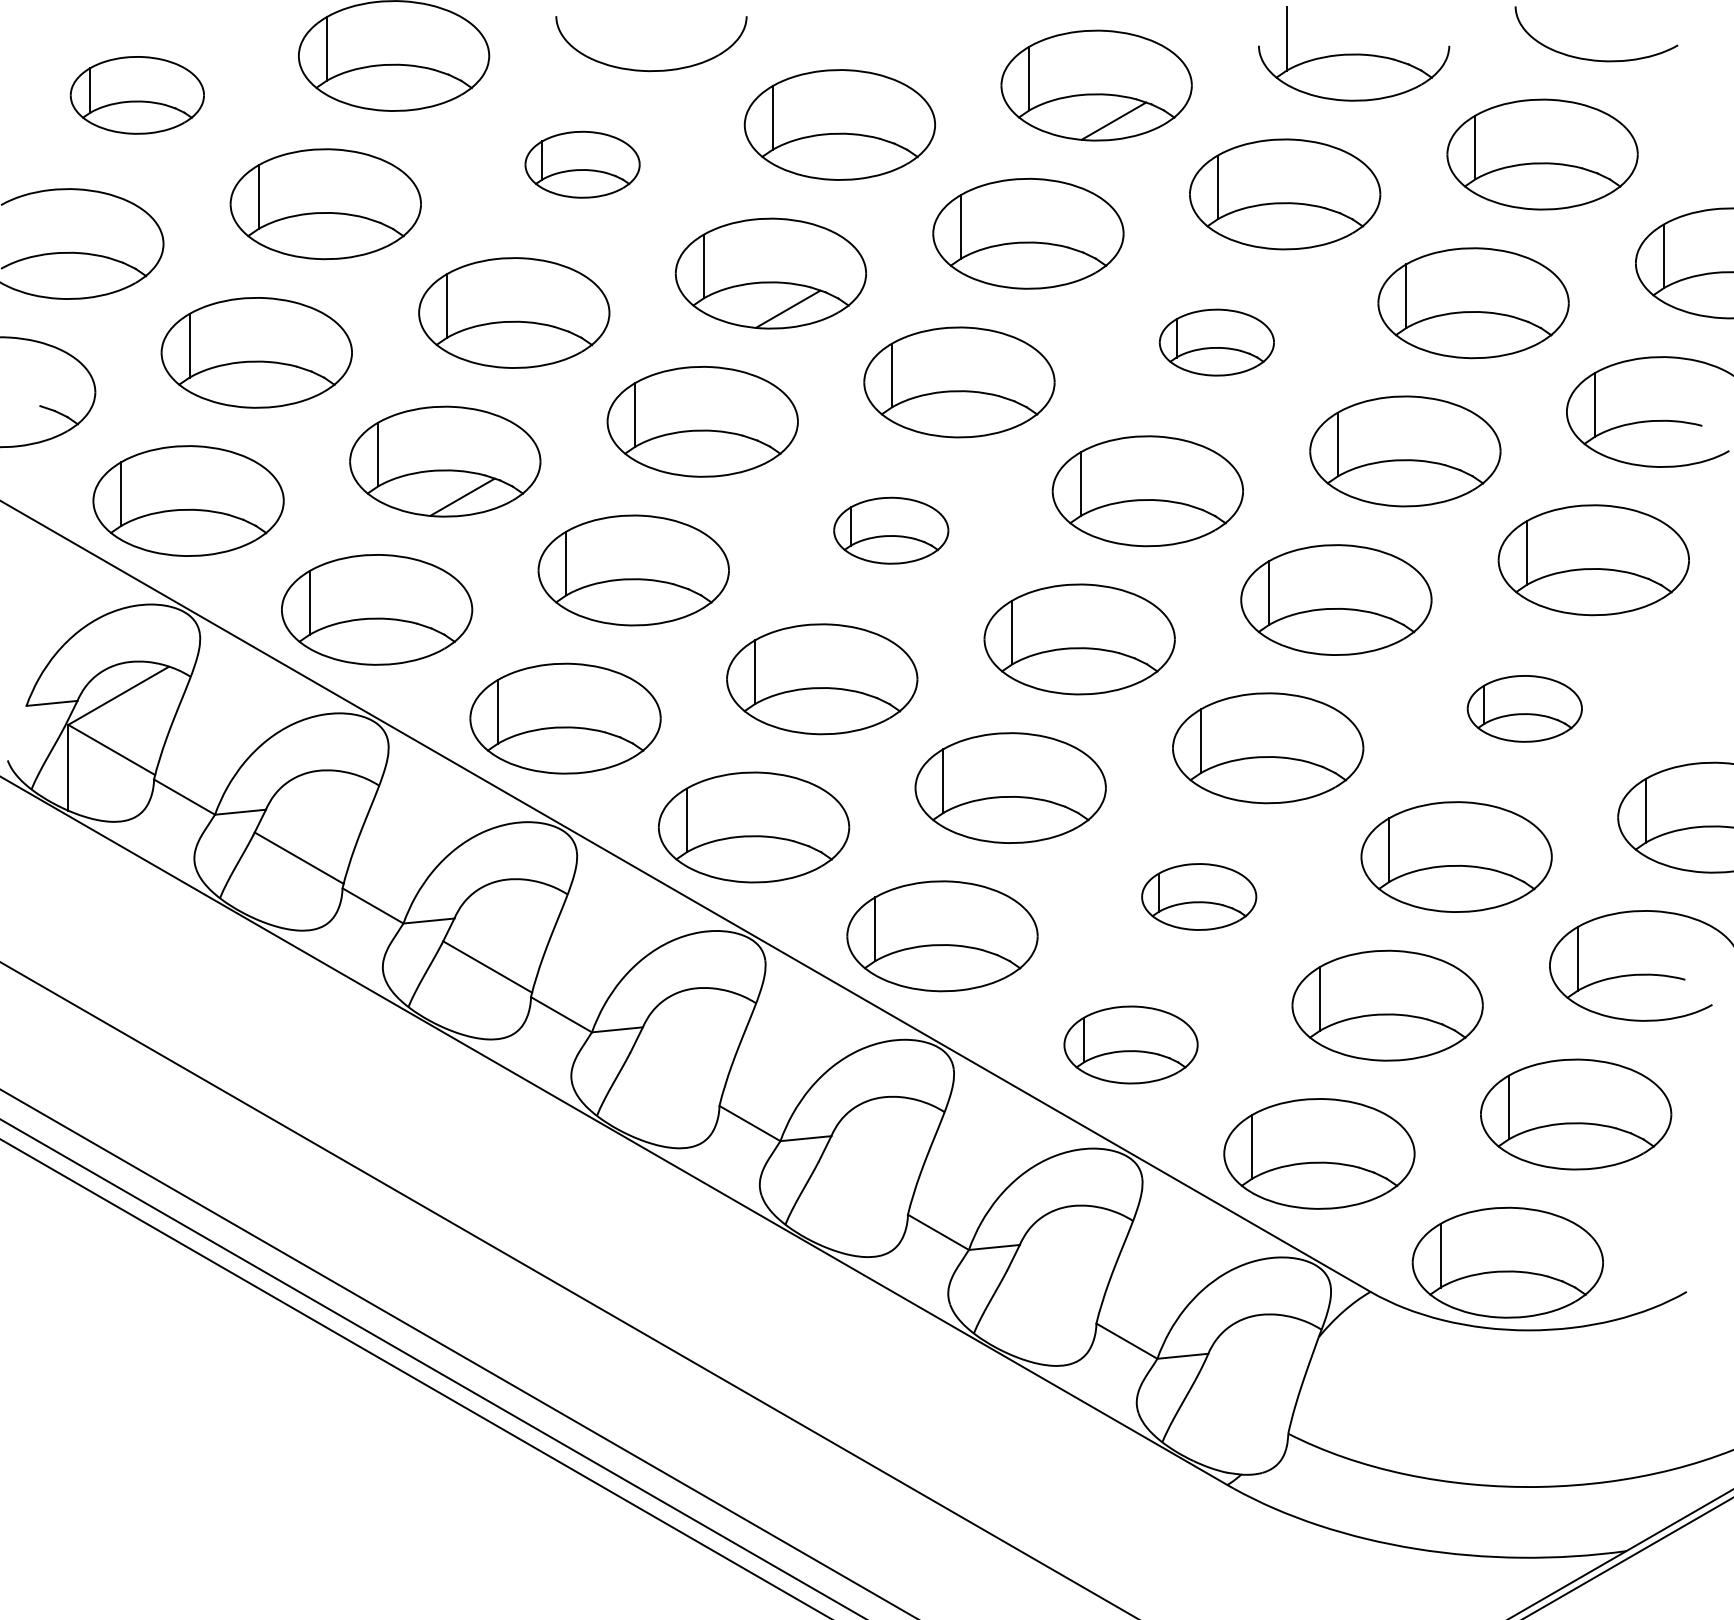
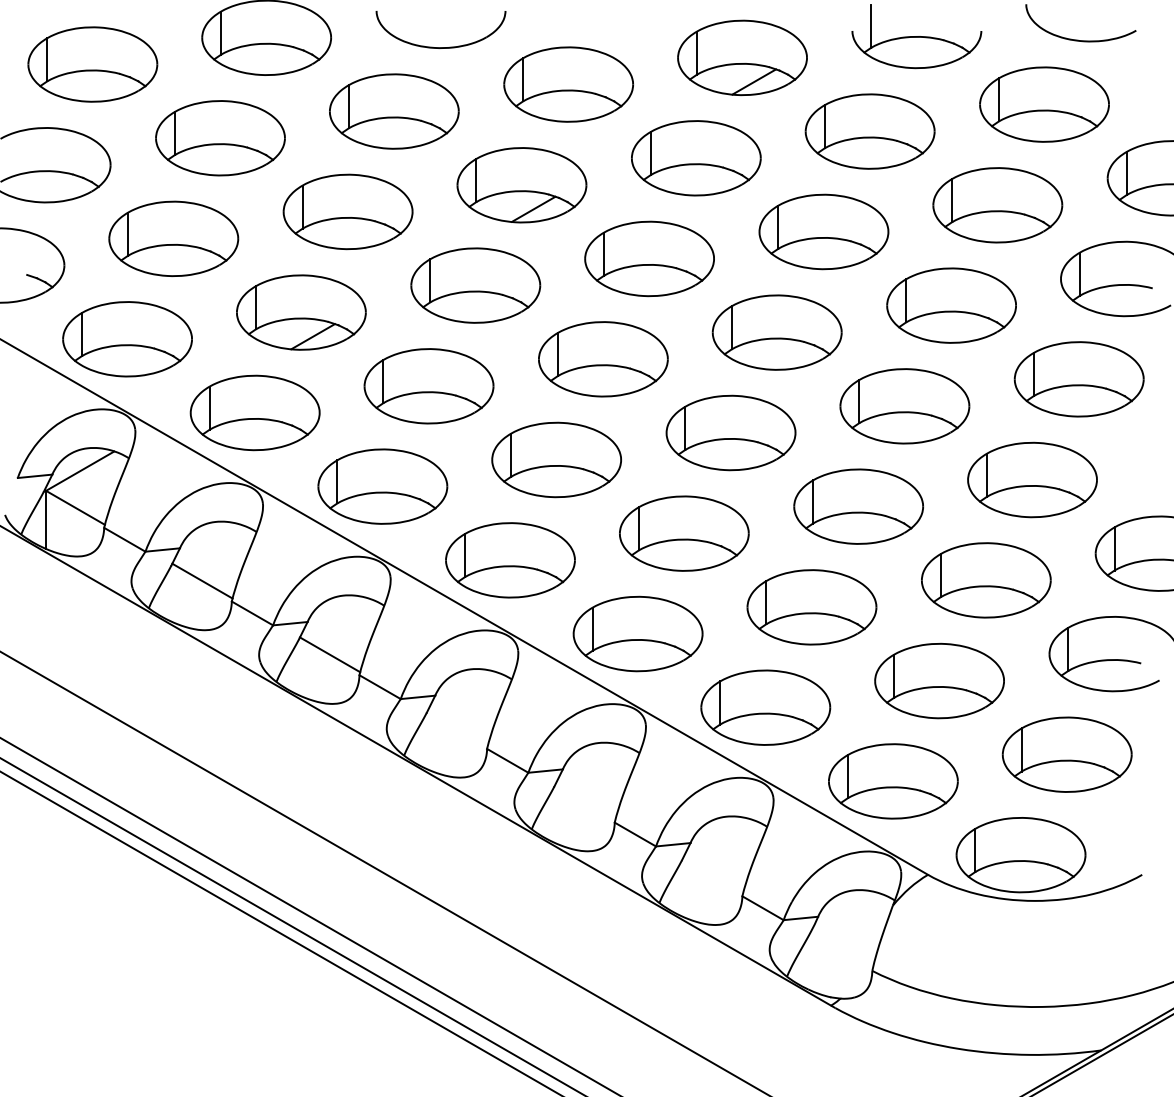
part: (136, 95) -> (92, 64), size x1.43
part: (582, 164) -> (394, 111), size x1.67
part: (1216, 341) -> (823, 231), size x1.67
part: (891, 530) -> (603, 359), size x1.67
part: (1524, 708) -> (1032, 479), size x1.67
part: (1198, 897) -> (811, 607), size x1.67
part: (1130, 1044) -> (765, 707), size x1.43

